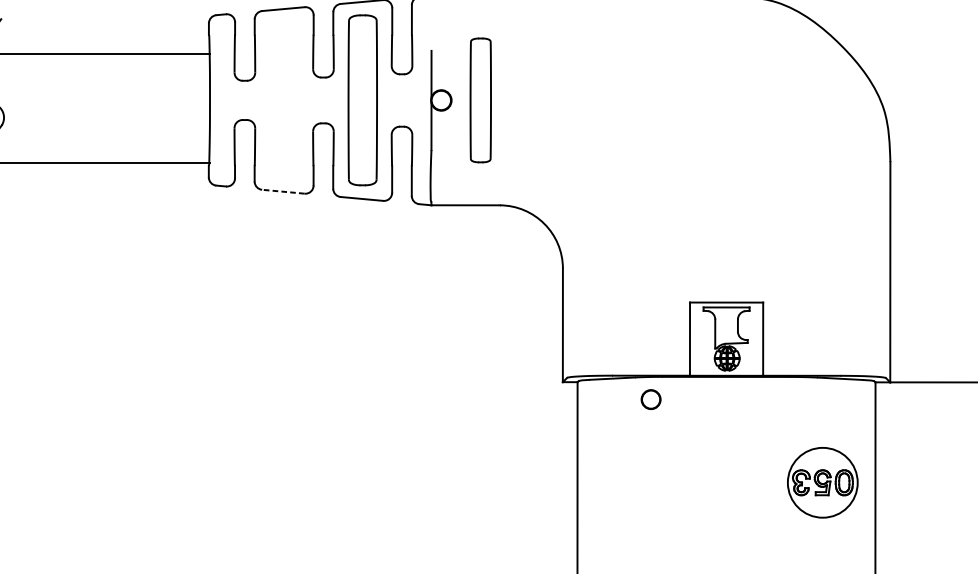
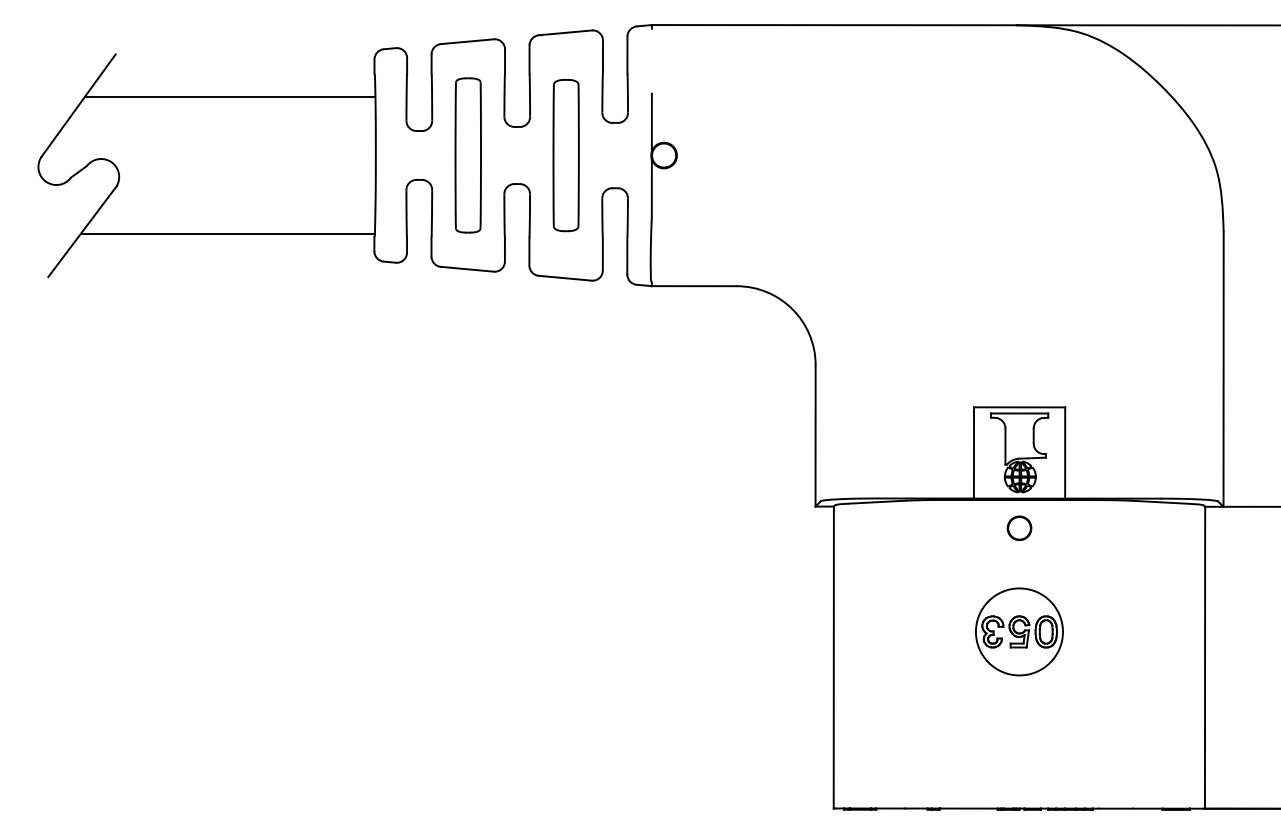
part: (362, 100) -> (565, 155), size x0.71
part: (480, 100) -> (467, 155), moved
line: (283, 191) -> (467, 269), dashed -> solid
part: (651, 399) -> (1019, 528), moved
part: (822, 482) -> (1019, 631), moved

